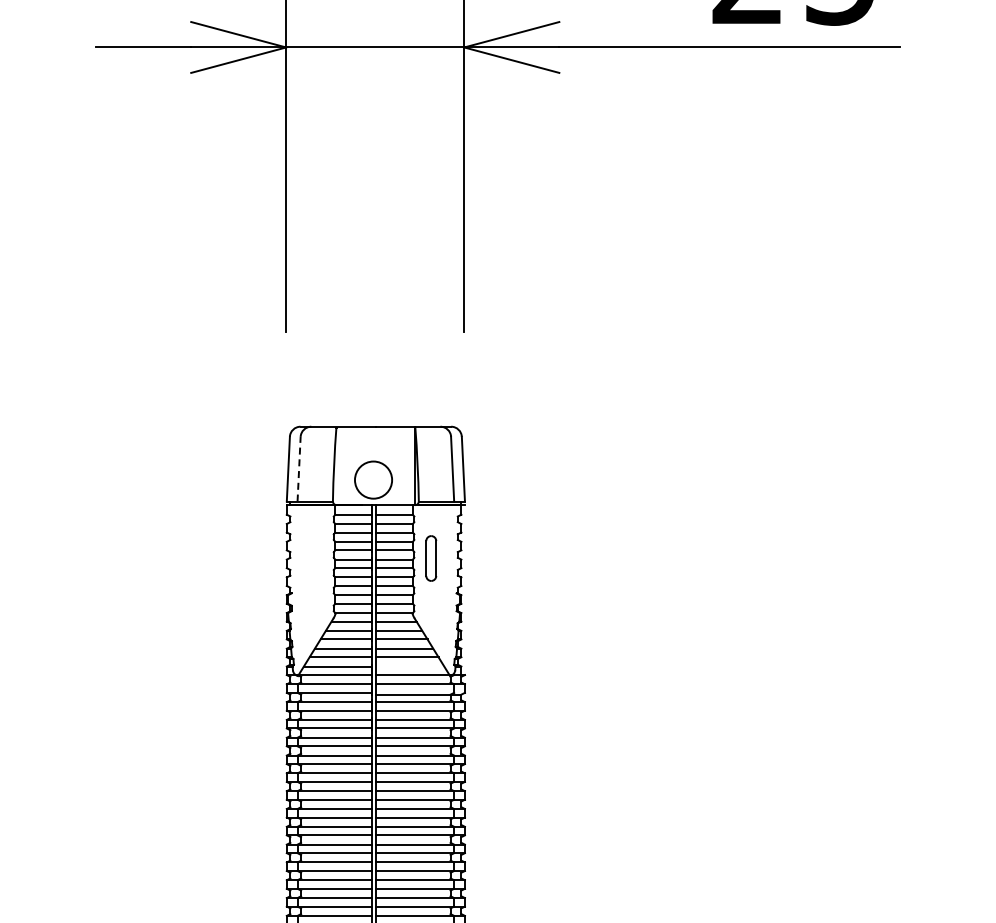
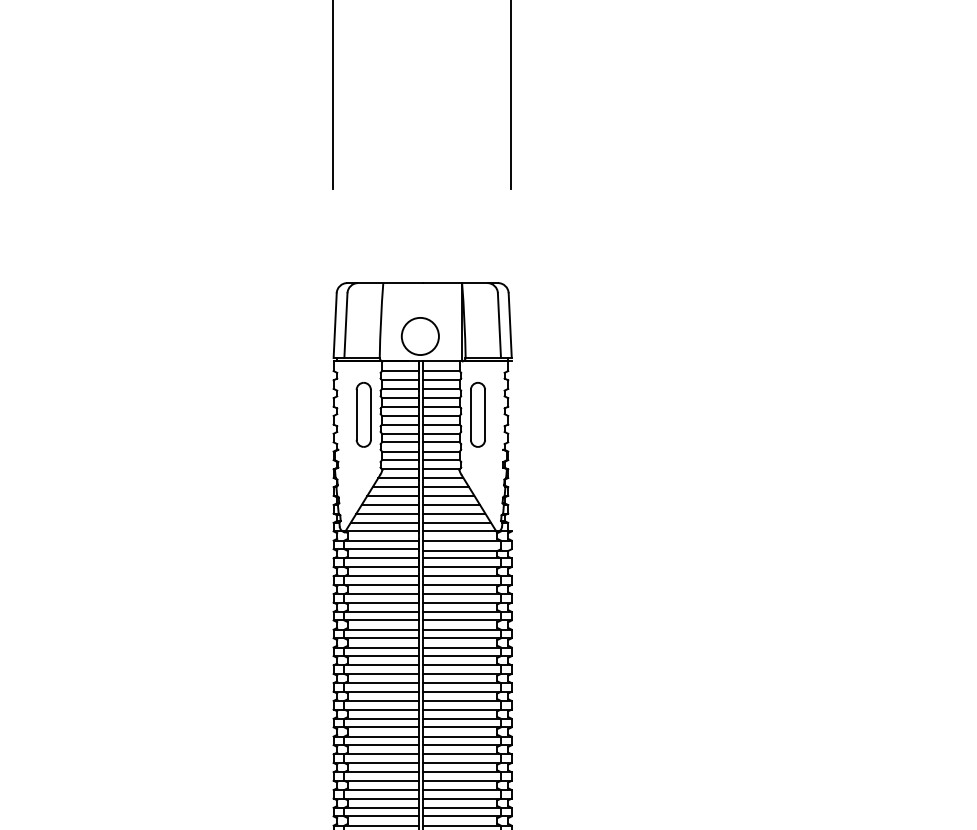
line: (299, 468) -> (346, 324), dashed -> solid
part: (316, 558) -> (363, 414), added
part: (431, 558) -> (478, 414), size x1.43
line: (409, 666) -> (456, 522), added

